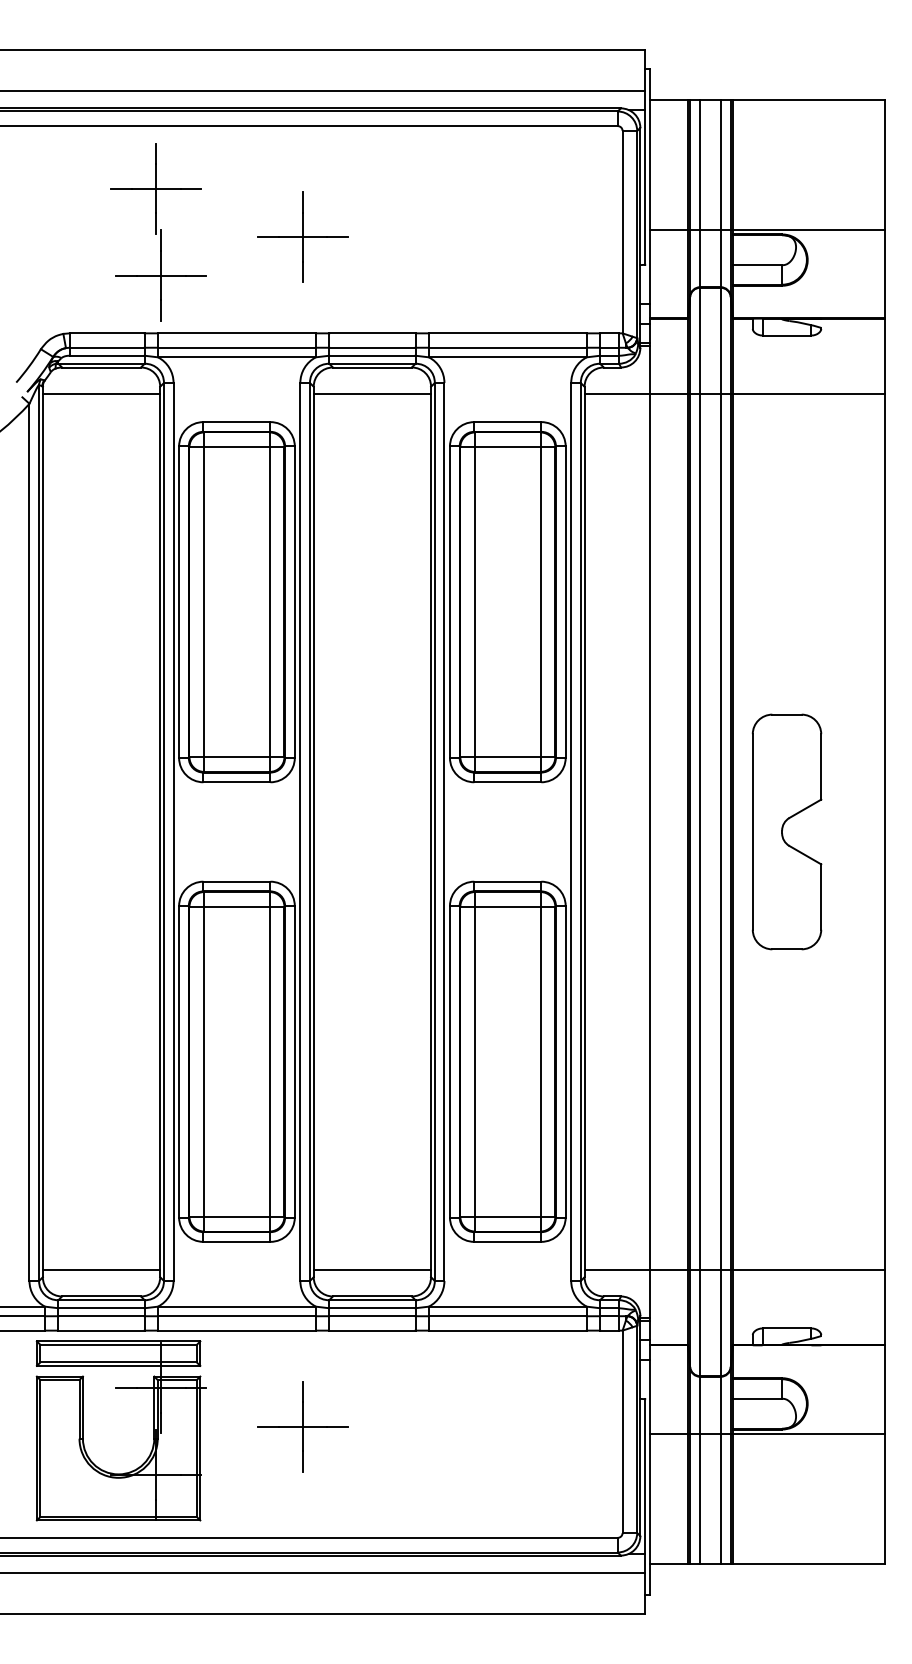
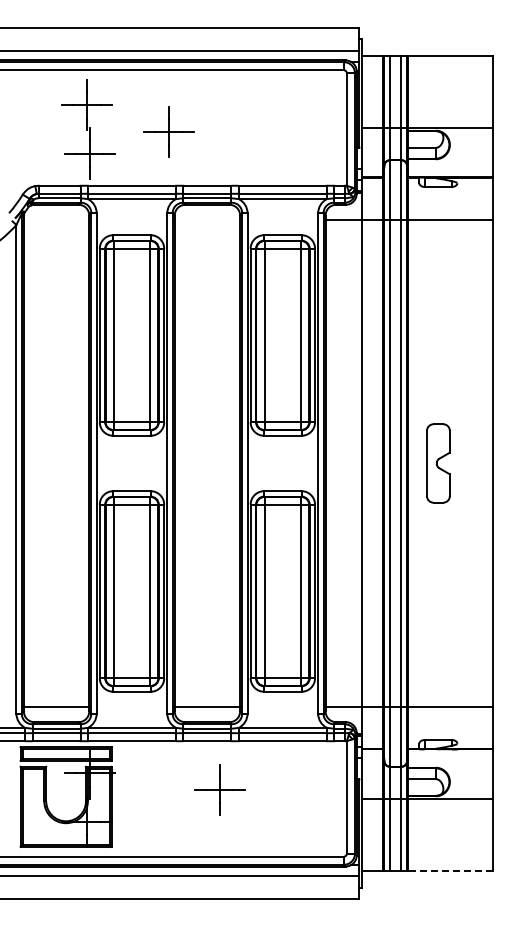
line: (101, 393) -> (56, 219), removed
line: (372, 393) -> (207, 219), removed
part: (787, 832) -> (438, 463), size x0.6
part: (302, 1426) -> (219, 789), moved
line: (807, 1562) -> (449, 870), solid -> dashed

